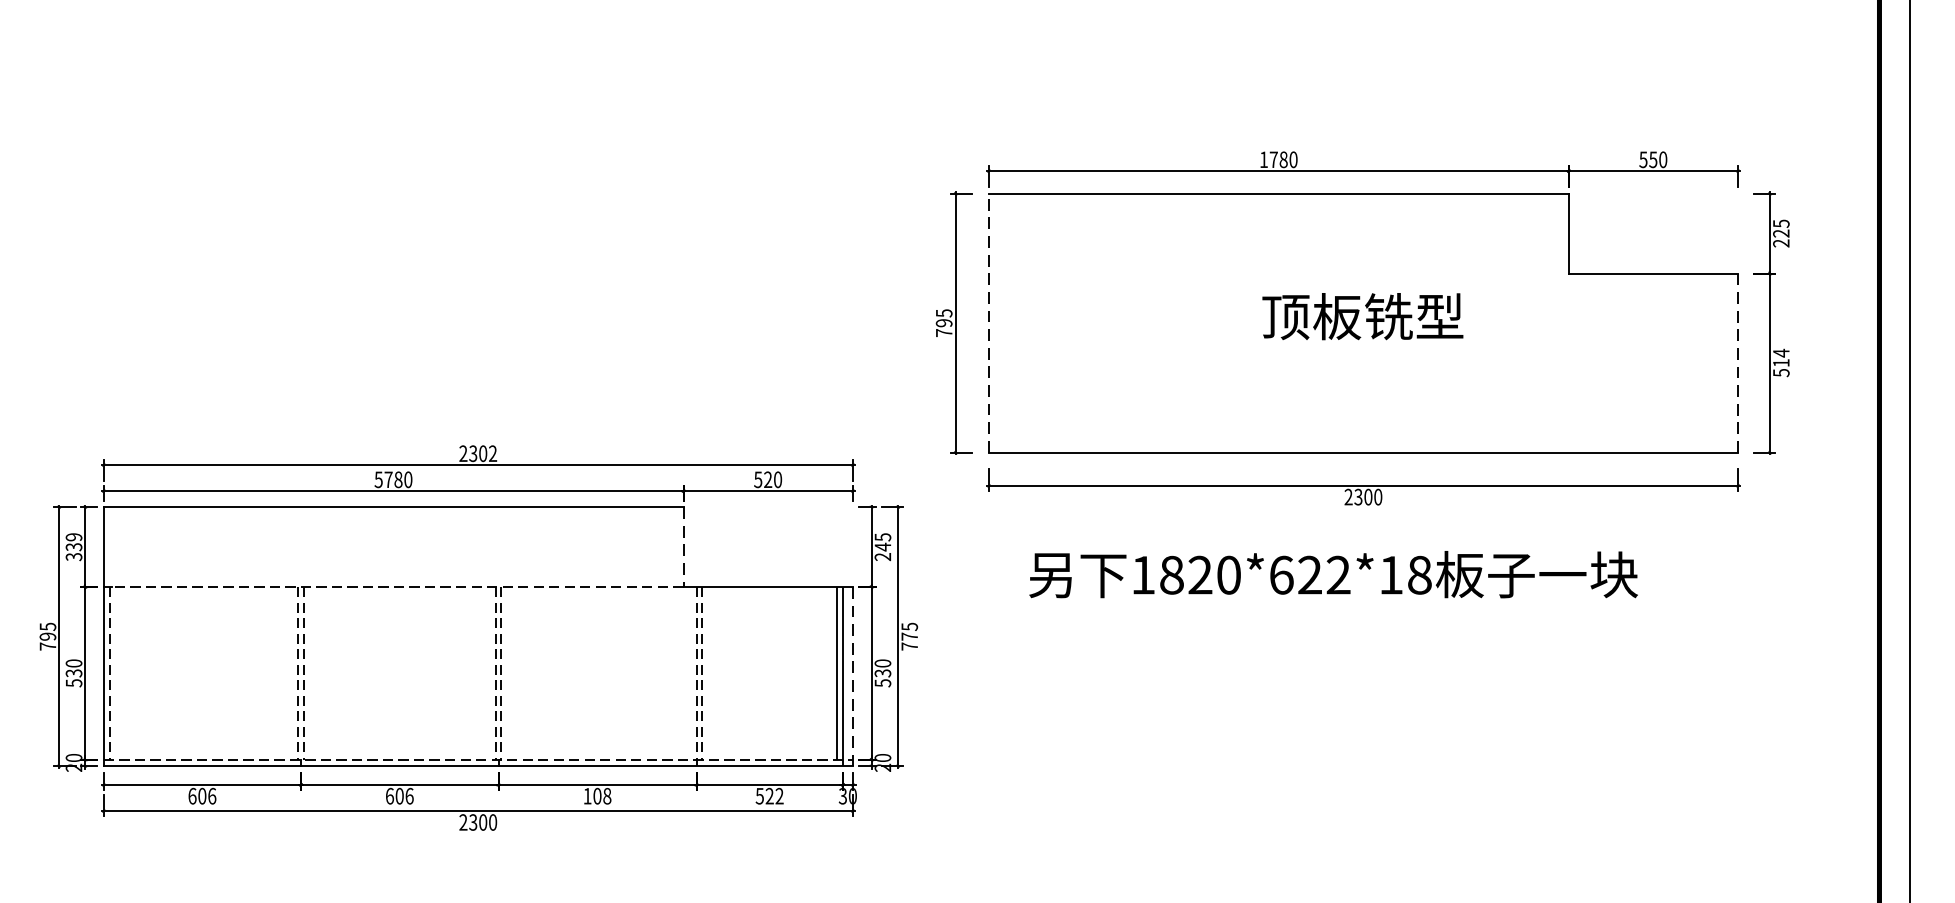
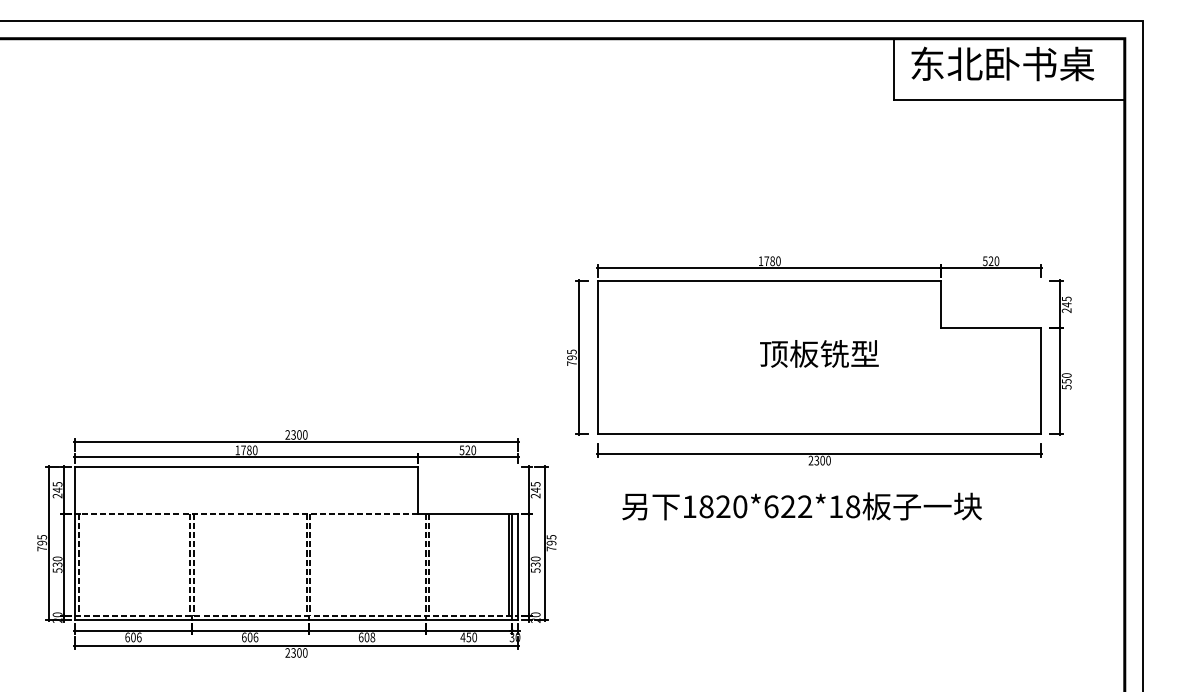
text: (1652, 160) -> (990, 261), 550 -> 520
text: (1780, 232) -> (1066, 304), 225 -> 245
line: (989, 322) -> (598, 357), dashed -> solid
text: (1780, 358) -> (1066, 378), 514 -> 550
line: (1738, 363) -> (1041, 381), dashed -> solid
text: (491, 452) -> (304, 434), 2302 -> 2300
text: (378, 479) -> (237, 450), 5780 -> 1780
text: (73, 547) -> (57, 490), 339 -> 245
line: (682, 547) -> (417, 490), dashed -> solid
text: (909, 635) -> (551, 542), 775 -> 795
line: (852, 676) -> (517, 566), dashed -> solid
text: (586, 796) -> (360, 637), 108 -> 608
text: (769, 796) -> (468, 637), 522 -> 450

